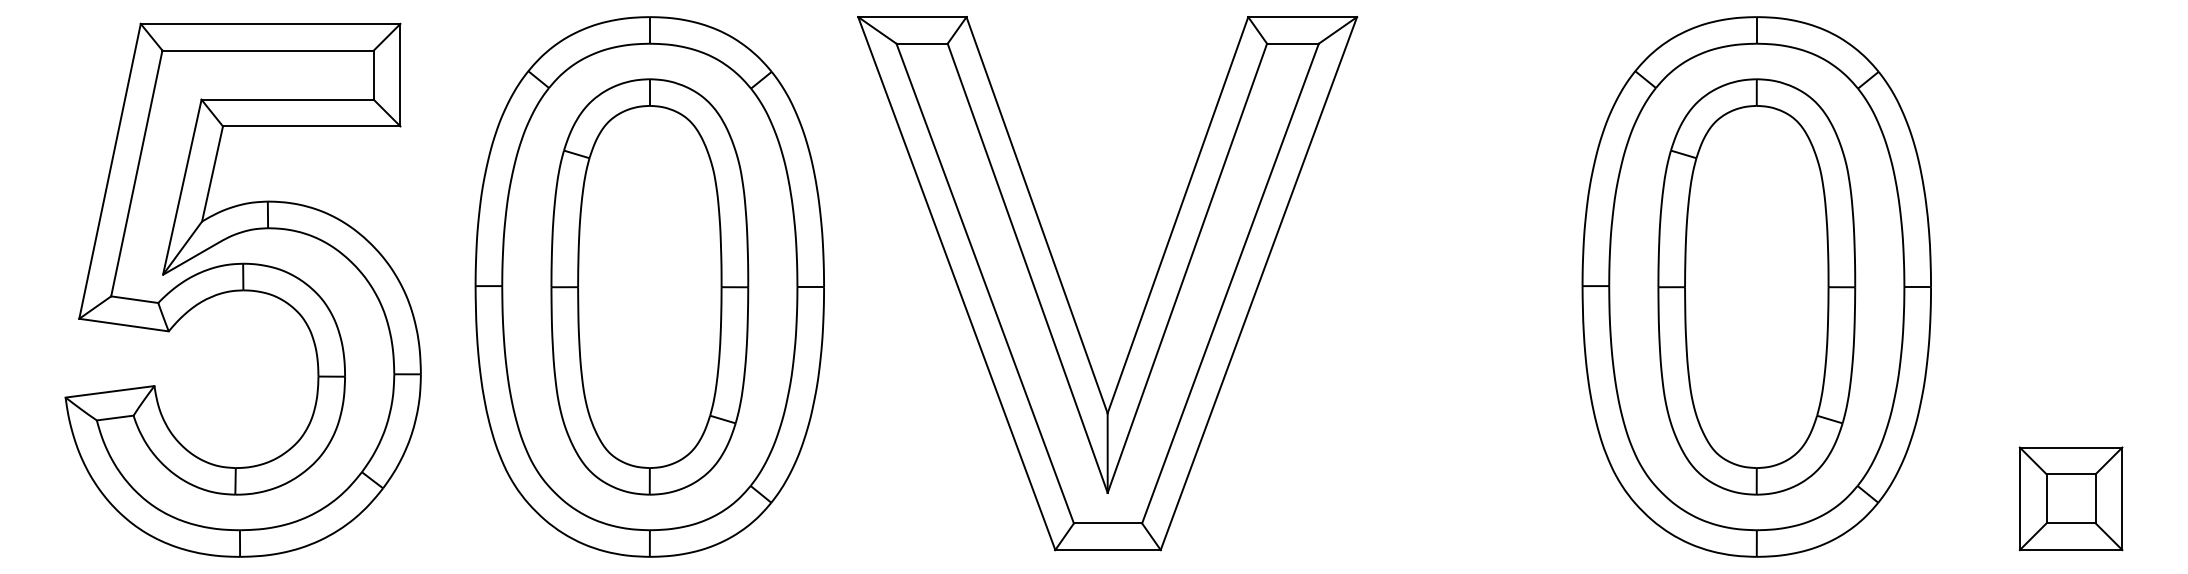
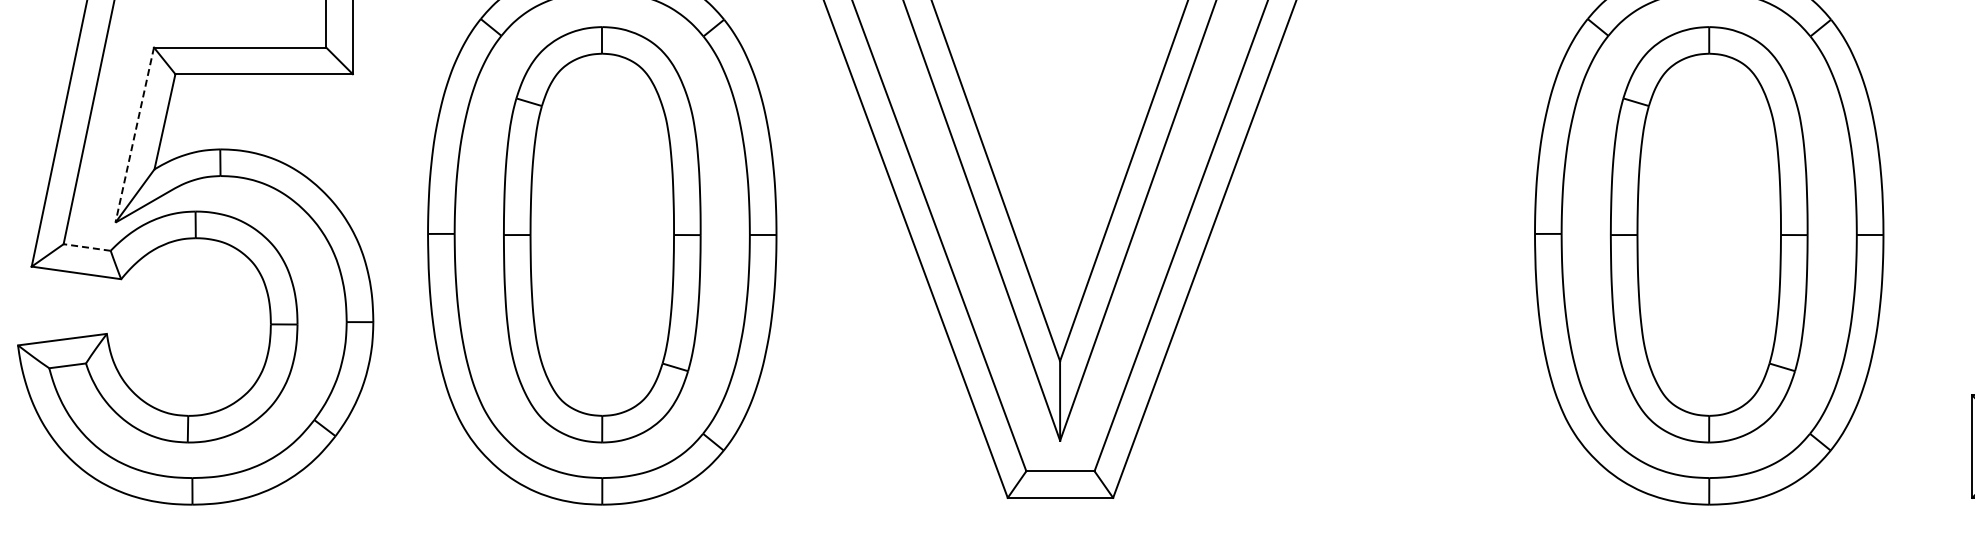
line: (182, 187) -> (134, 135), solid -> dashed
line: (134, 299) -> (86, 247), solid -> dashed

